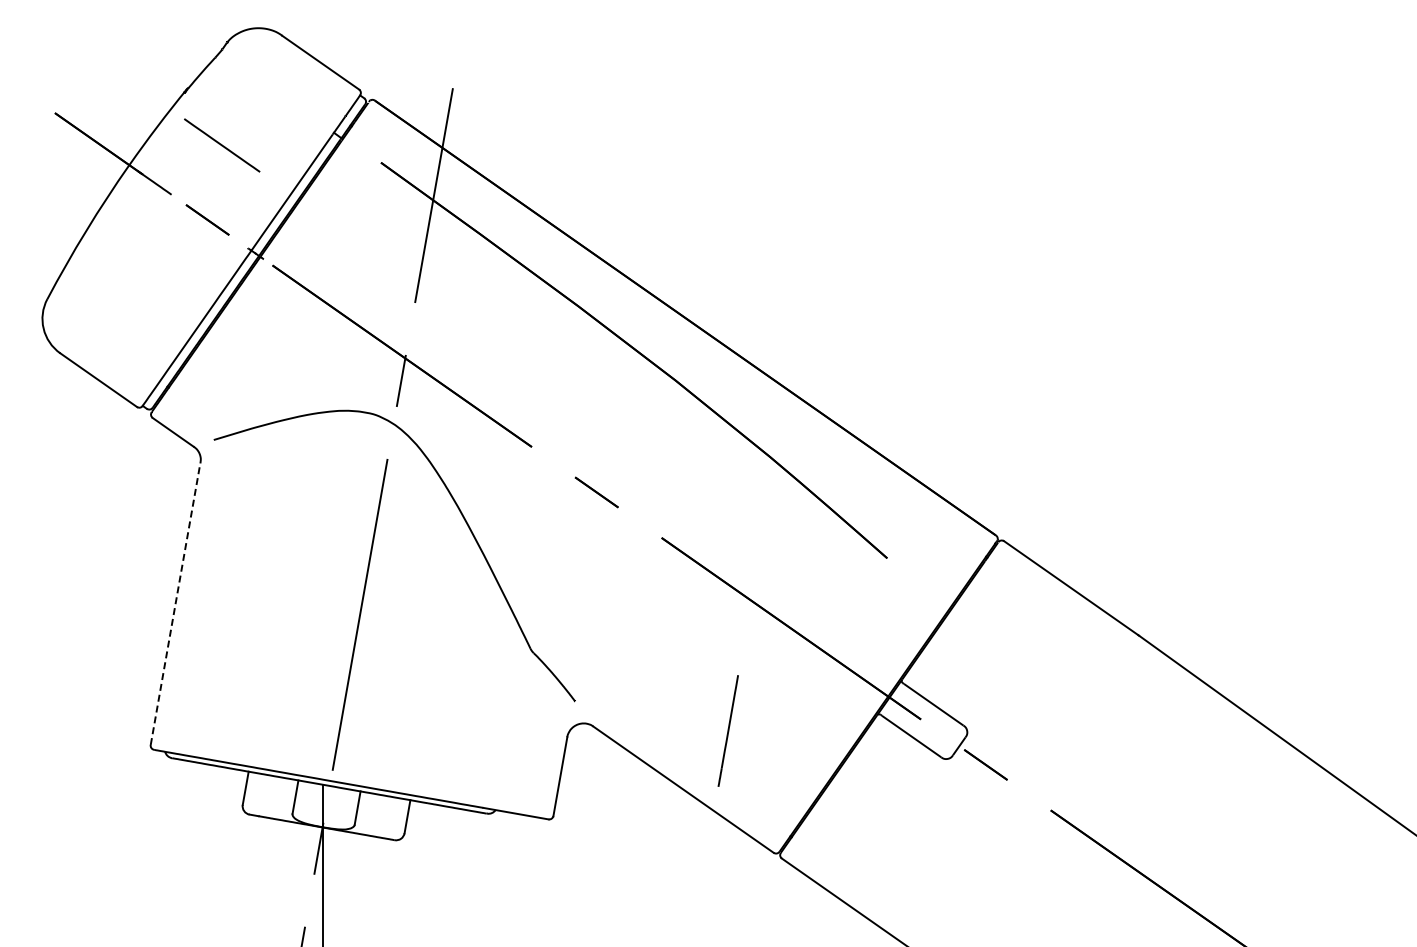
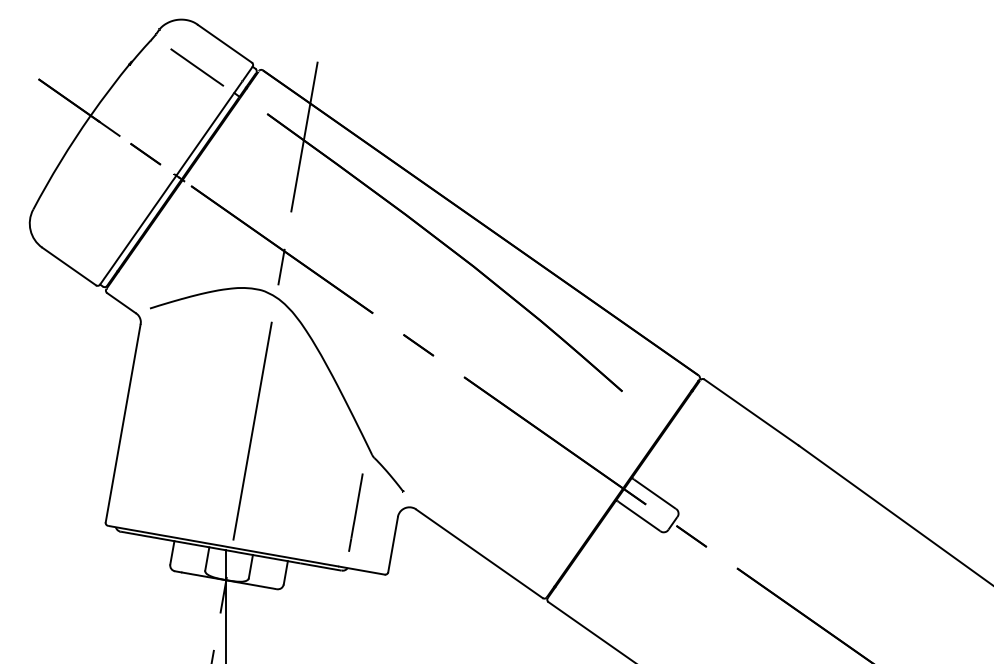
line: (222, 145) -> (197, 67), moved
line: (175, 603) -> (123, 423), dashed -> solid
line: (727, 730) -> (355, 512), moved

